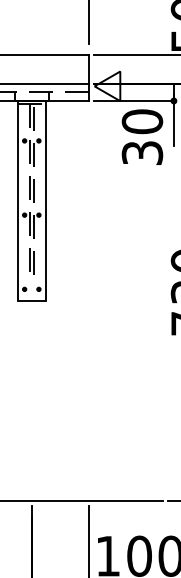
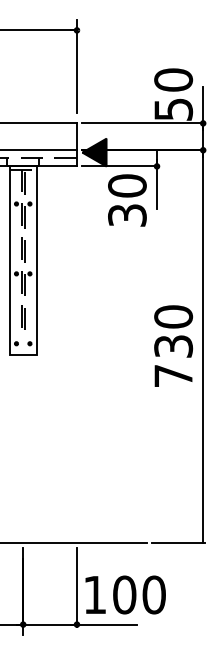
fill: (107, 86) -> (94, 152), added

